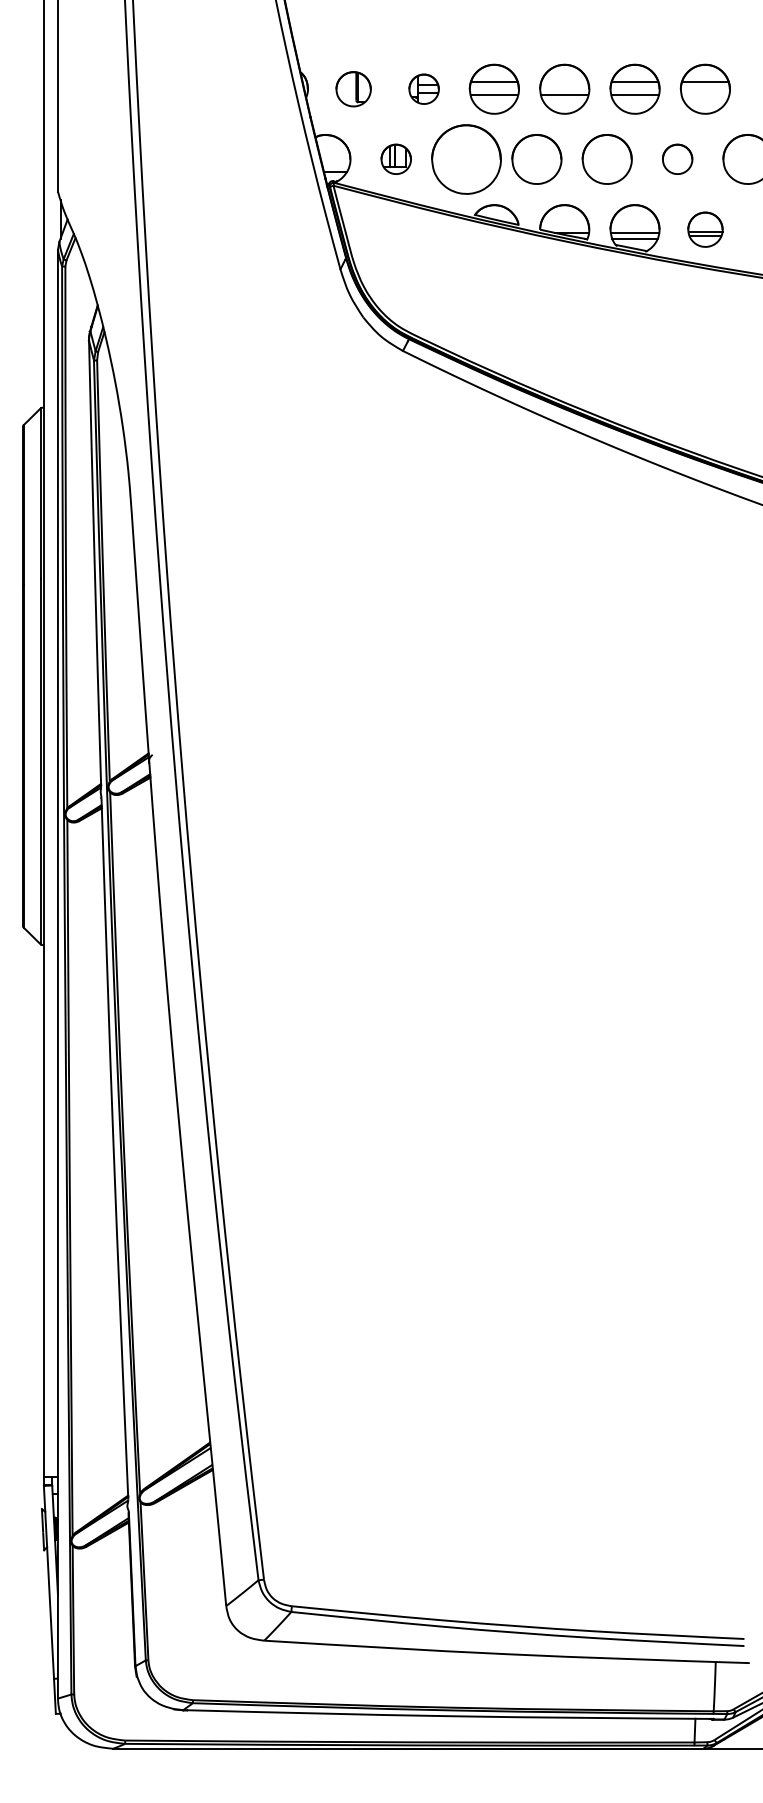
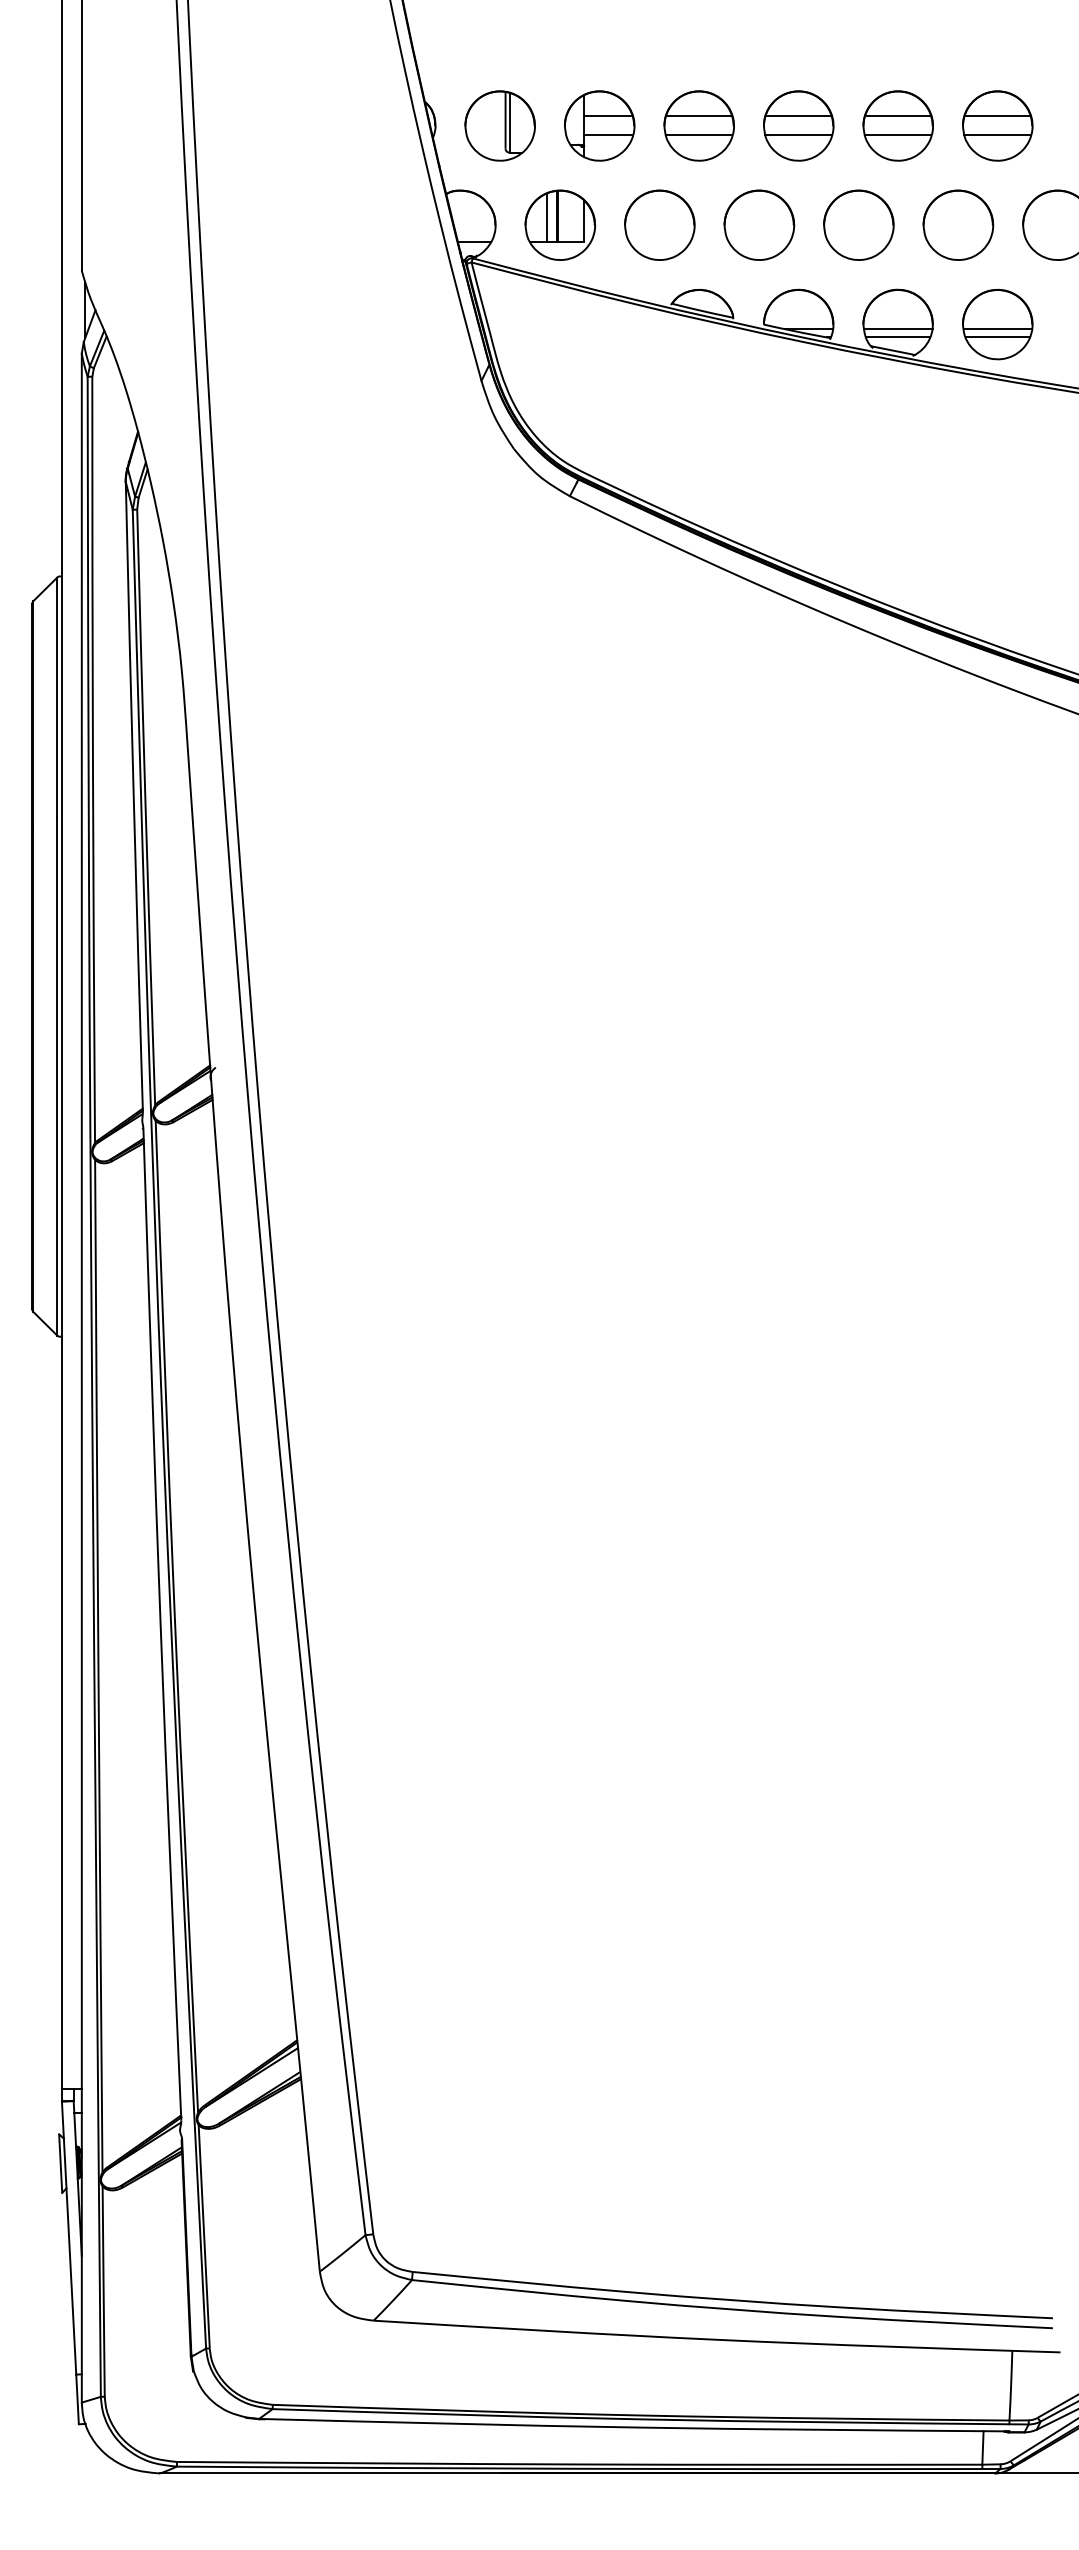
line: (564, 82) -> (798, 116), added
part: (353, 88) -> (499, 125), size x1.43
part: (423, 88) -> (599, 125), size x1.67
line: (705, 95) -> (997, 134), added
part: (396, 158) -> (560, 224), size x1.67
part: (466, 158) -> (659, 224), size x0.71
part: (677, 158) -> (958, 224), size x1.67
part: (705, 229) -> (997, 324), size x1.43

